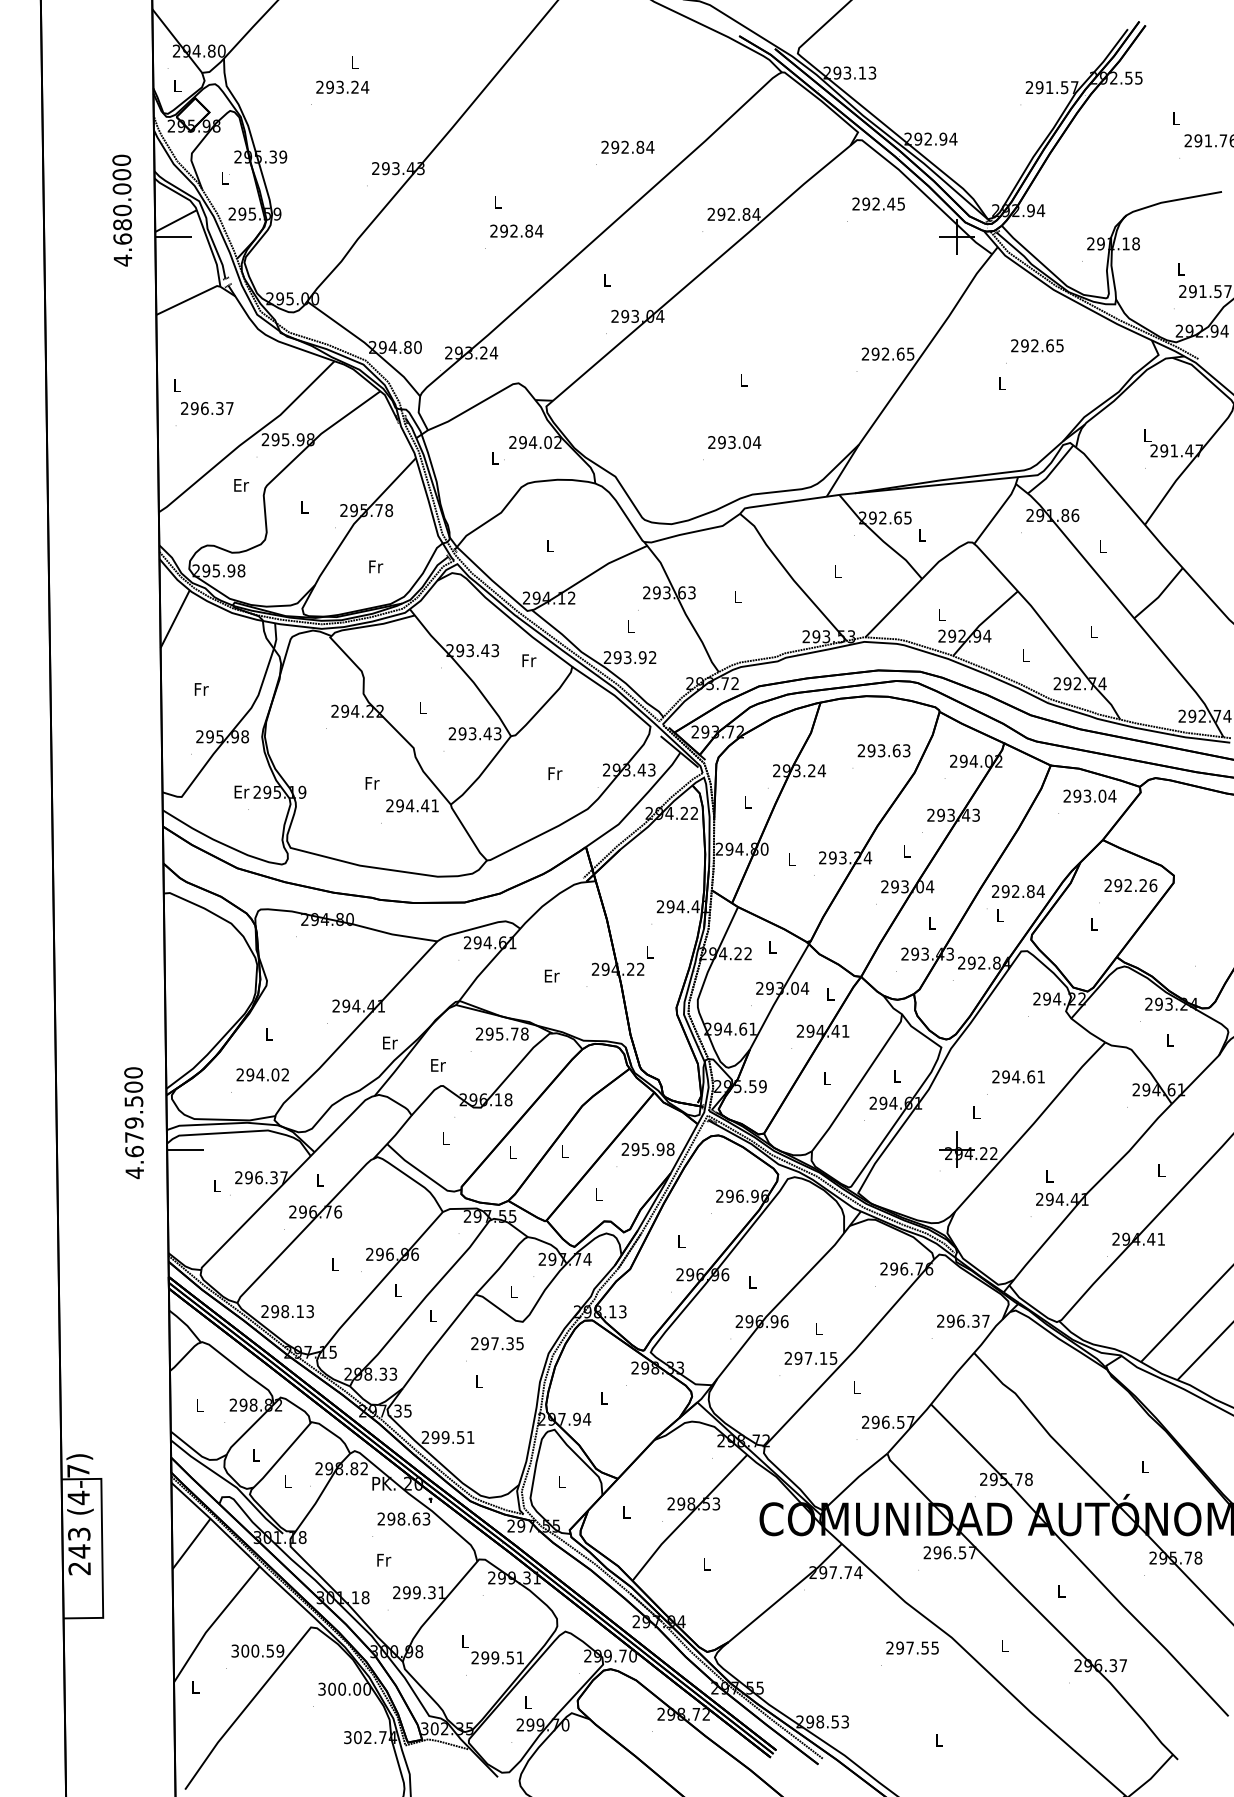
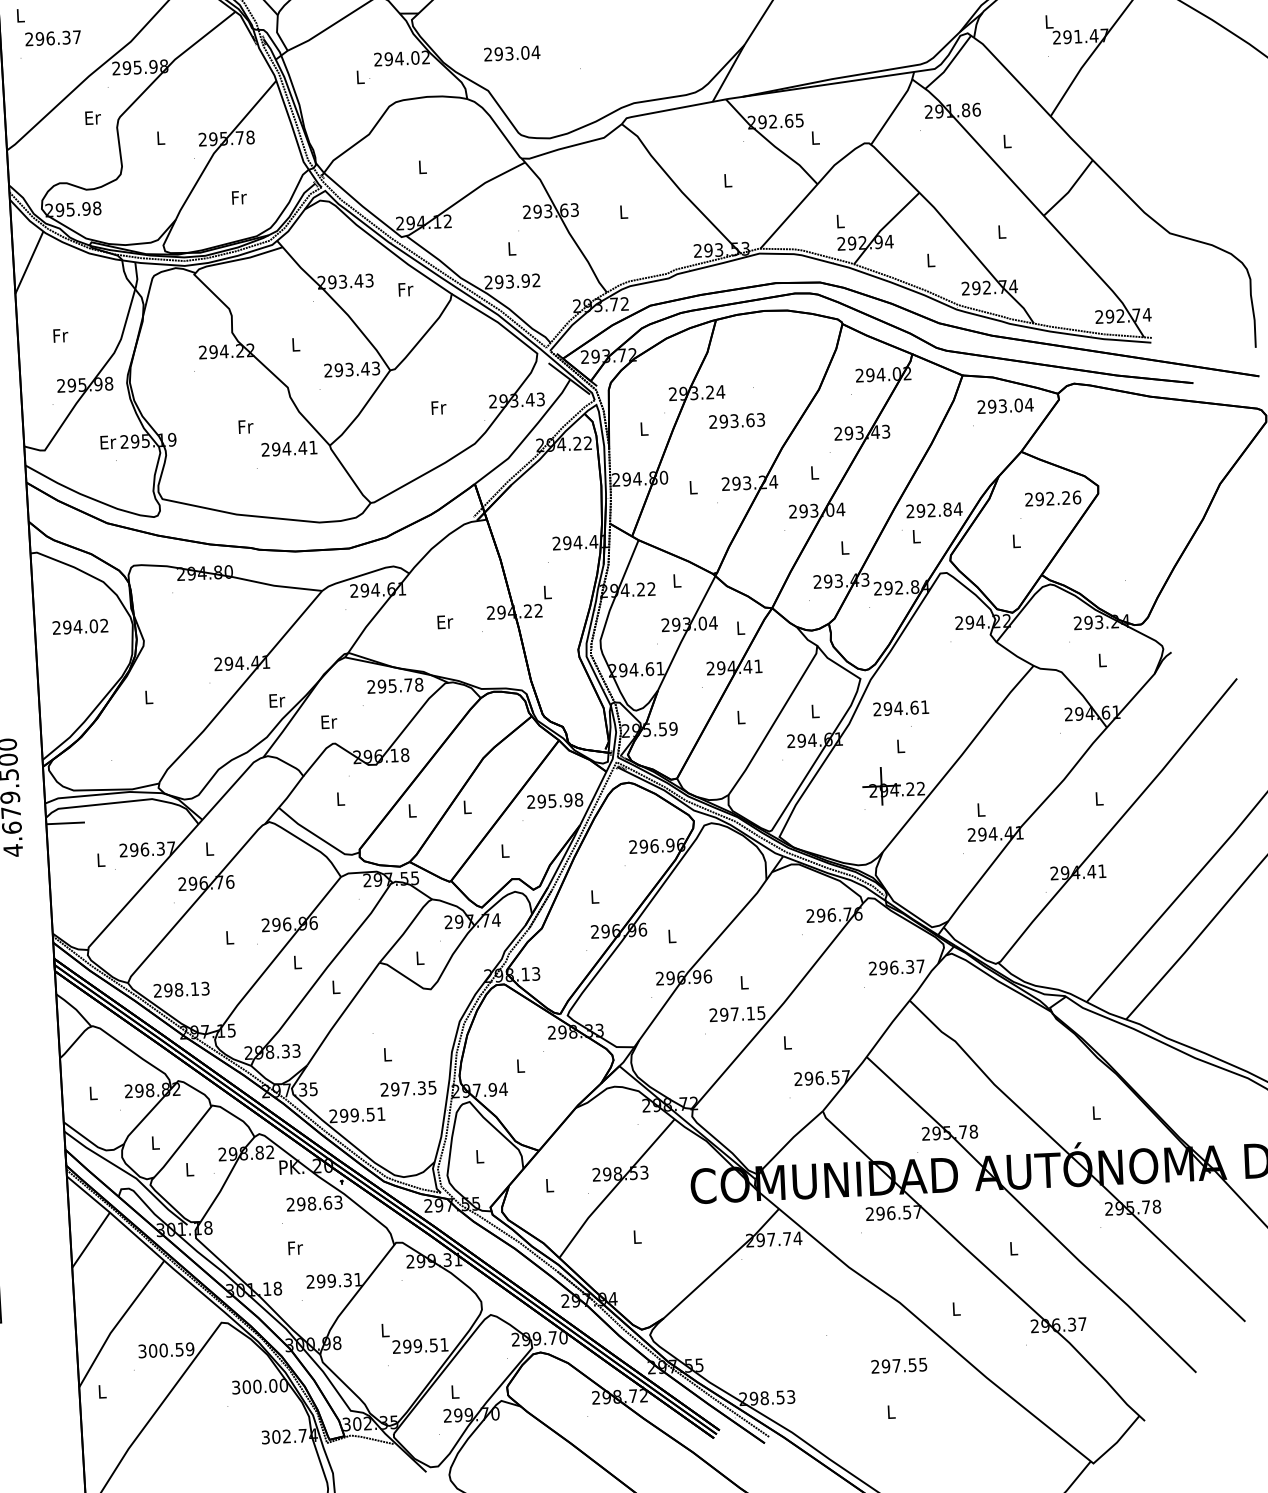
text: (734, 442) -> (512, 53), moved
text: (883, 750) -> (736, 420), moved
text: (262, 1074) -> (80, 626), moved
text: (1018, 1076) -> (901, 707), moved
text: (497, 1343) -> (408, 1088), moved
text: (912, 1647) -> (899, 1365), moved

